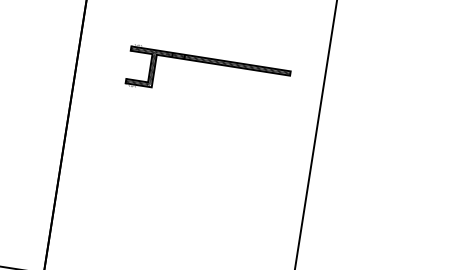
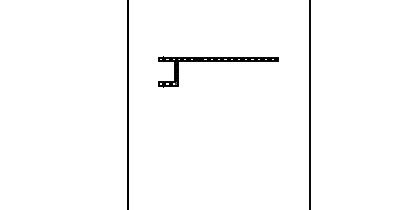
part: (210, 63) -> (218, 61), moved

